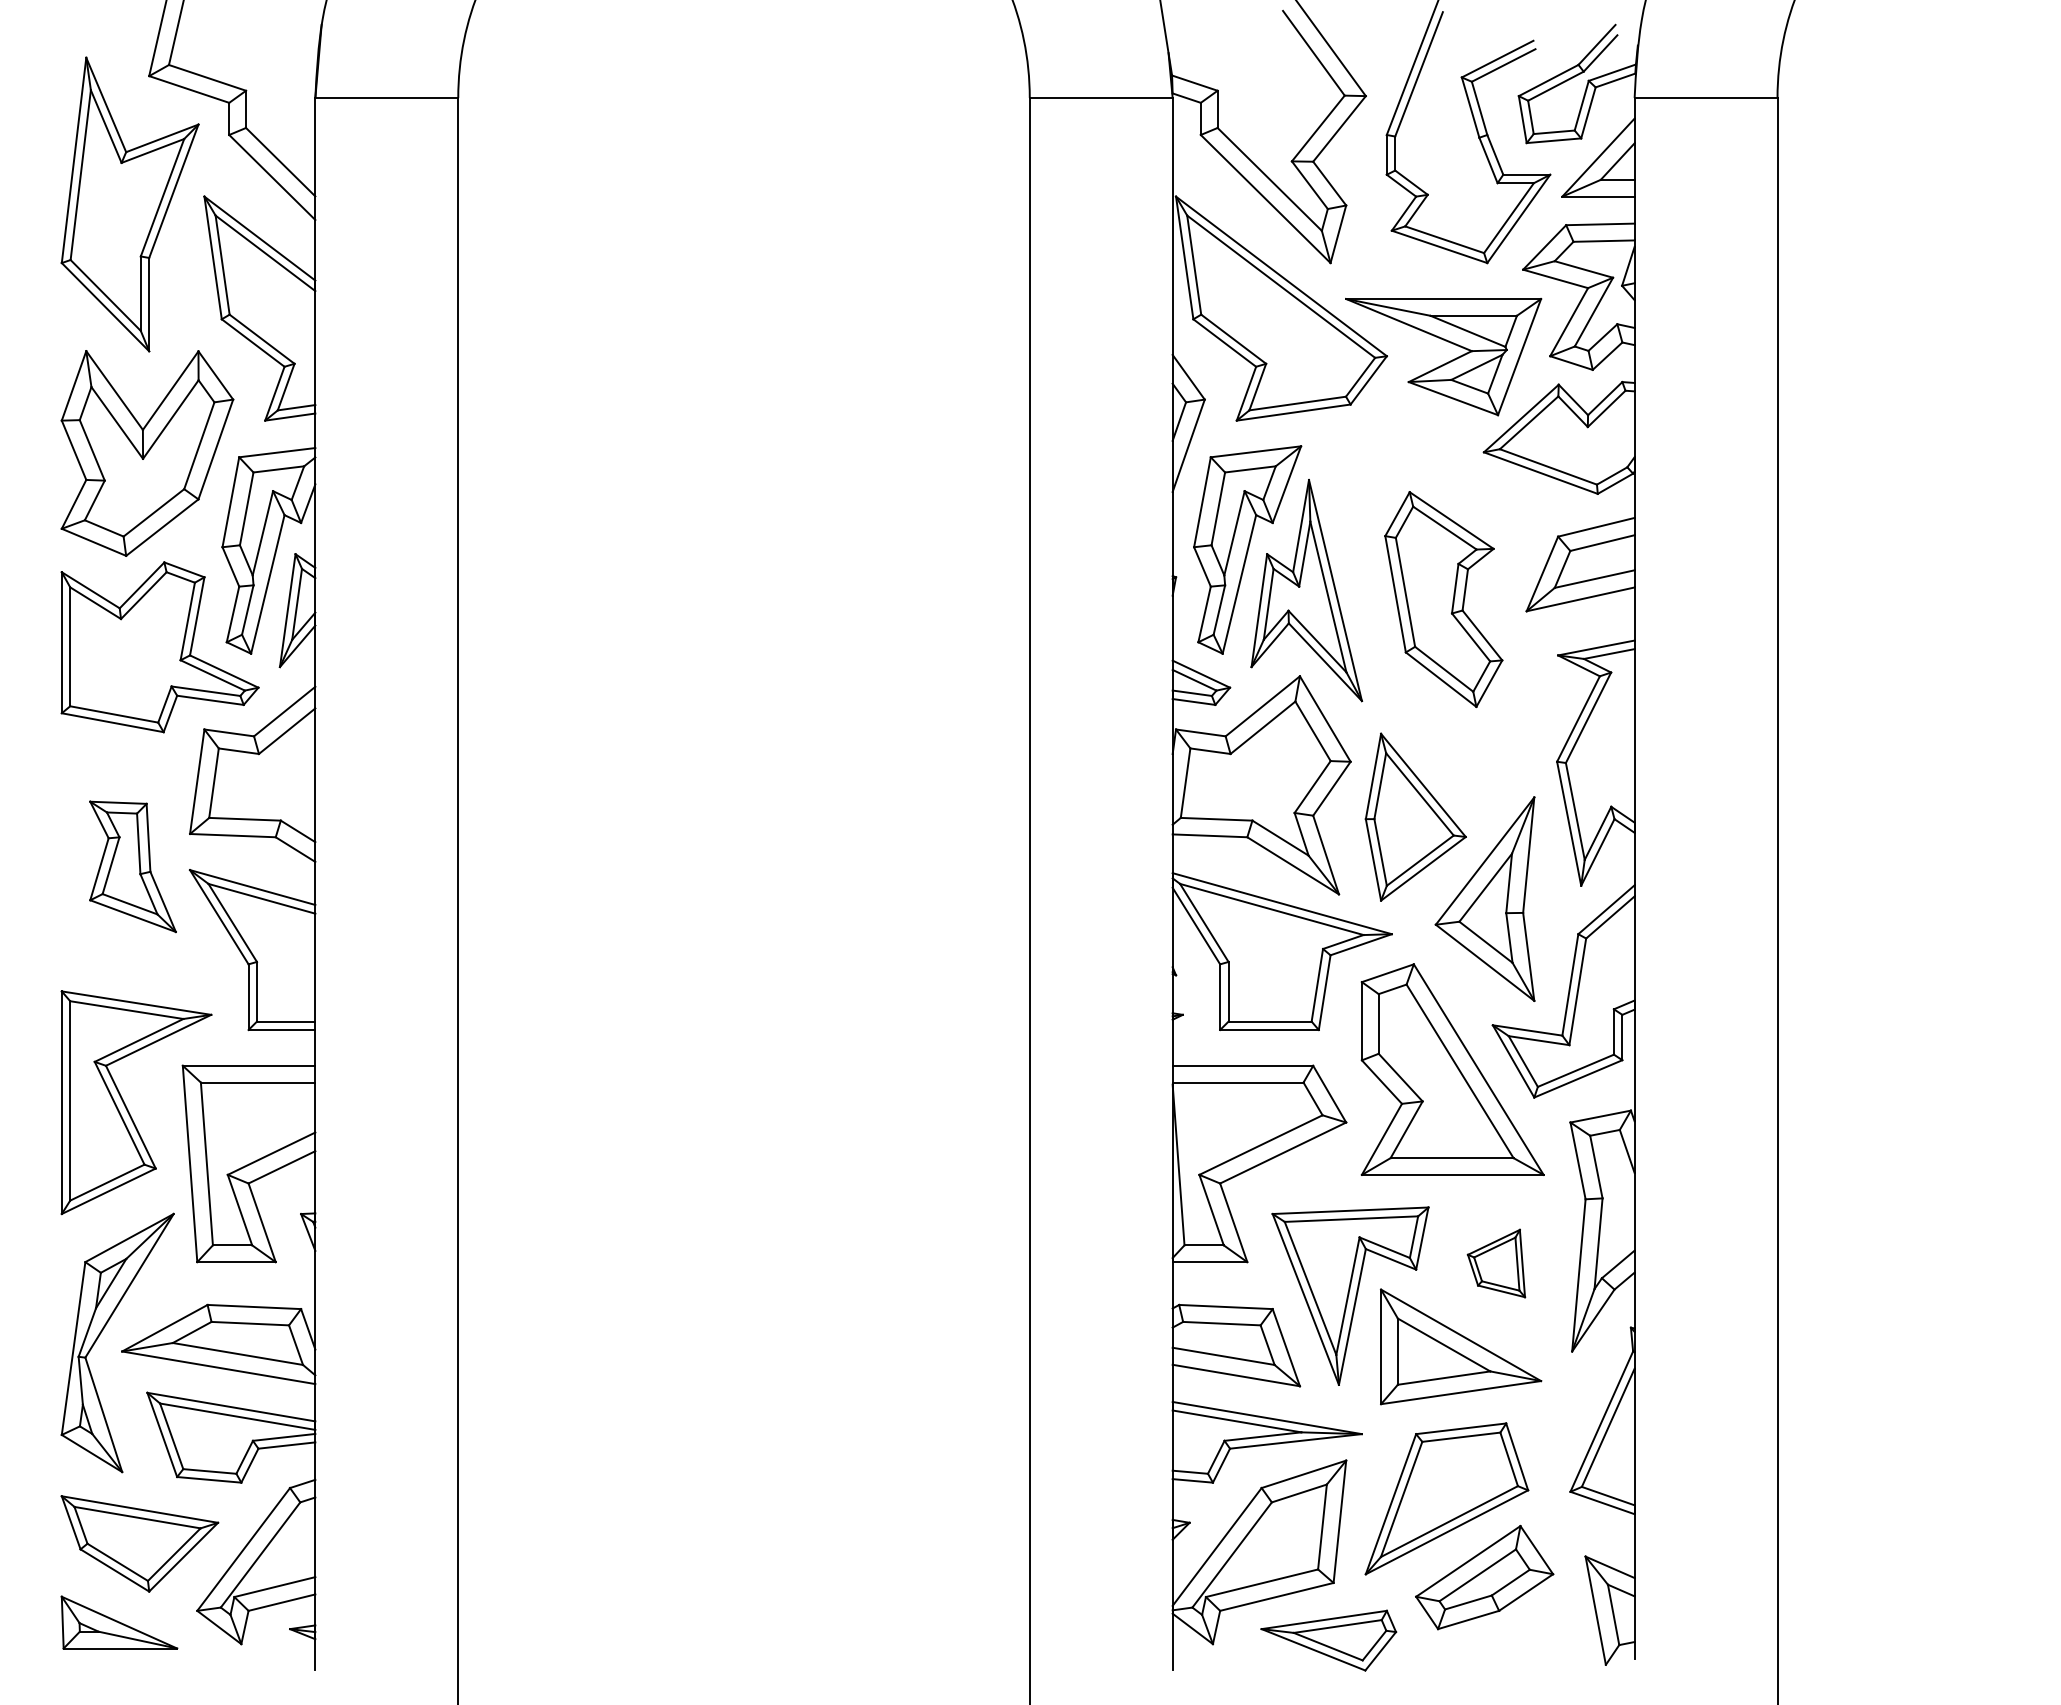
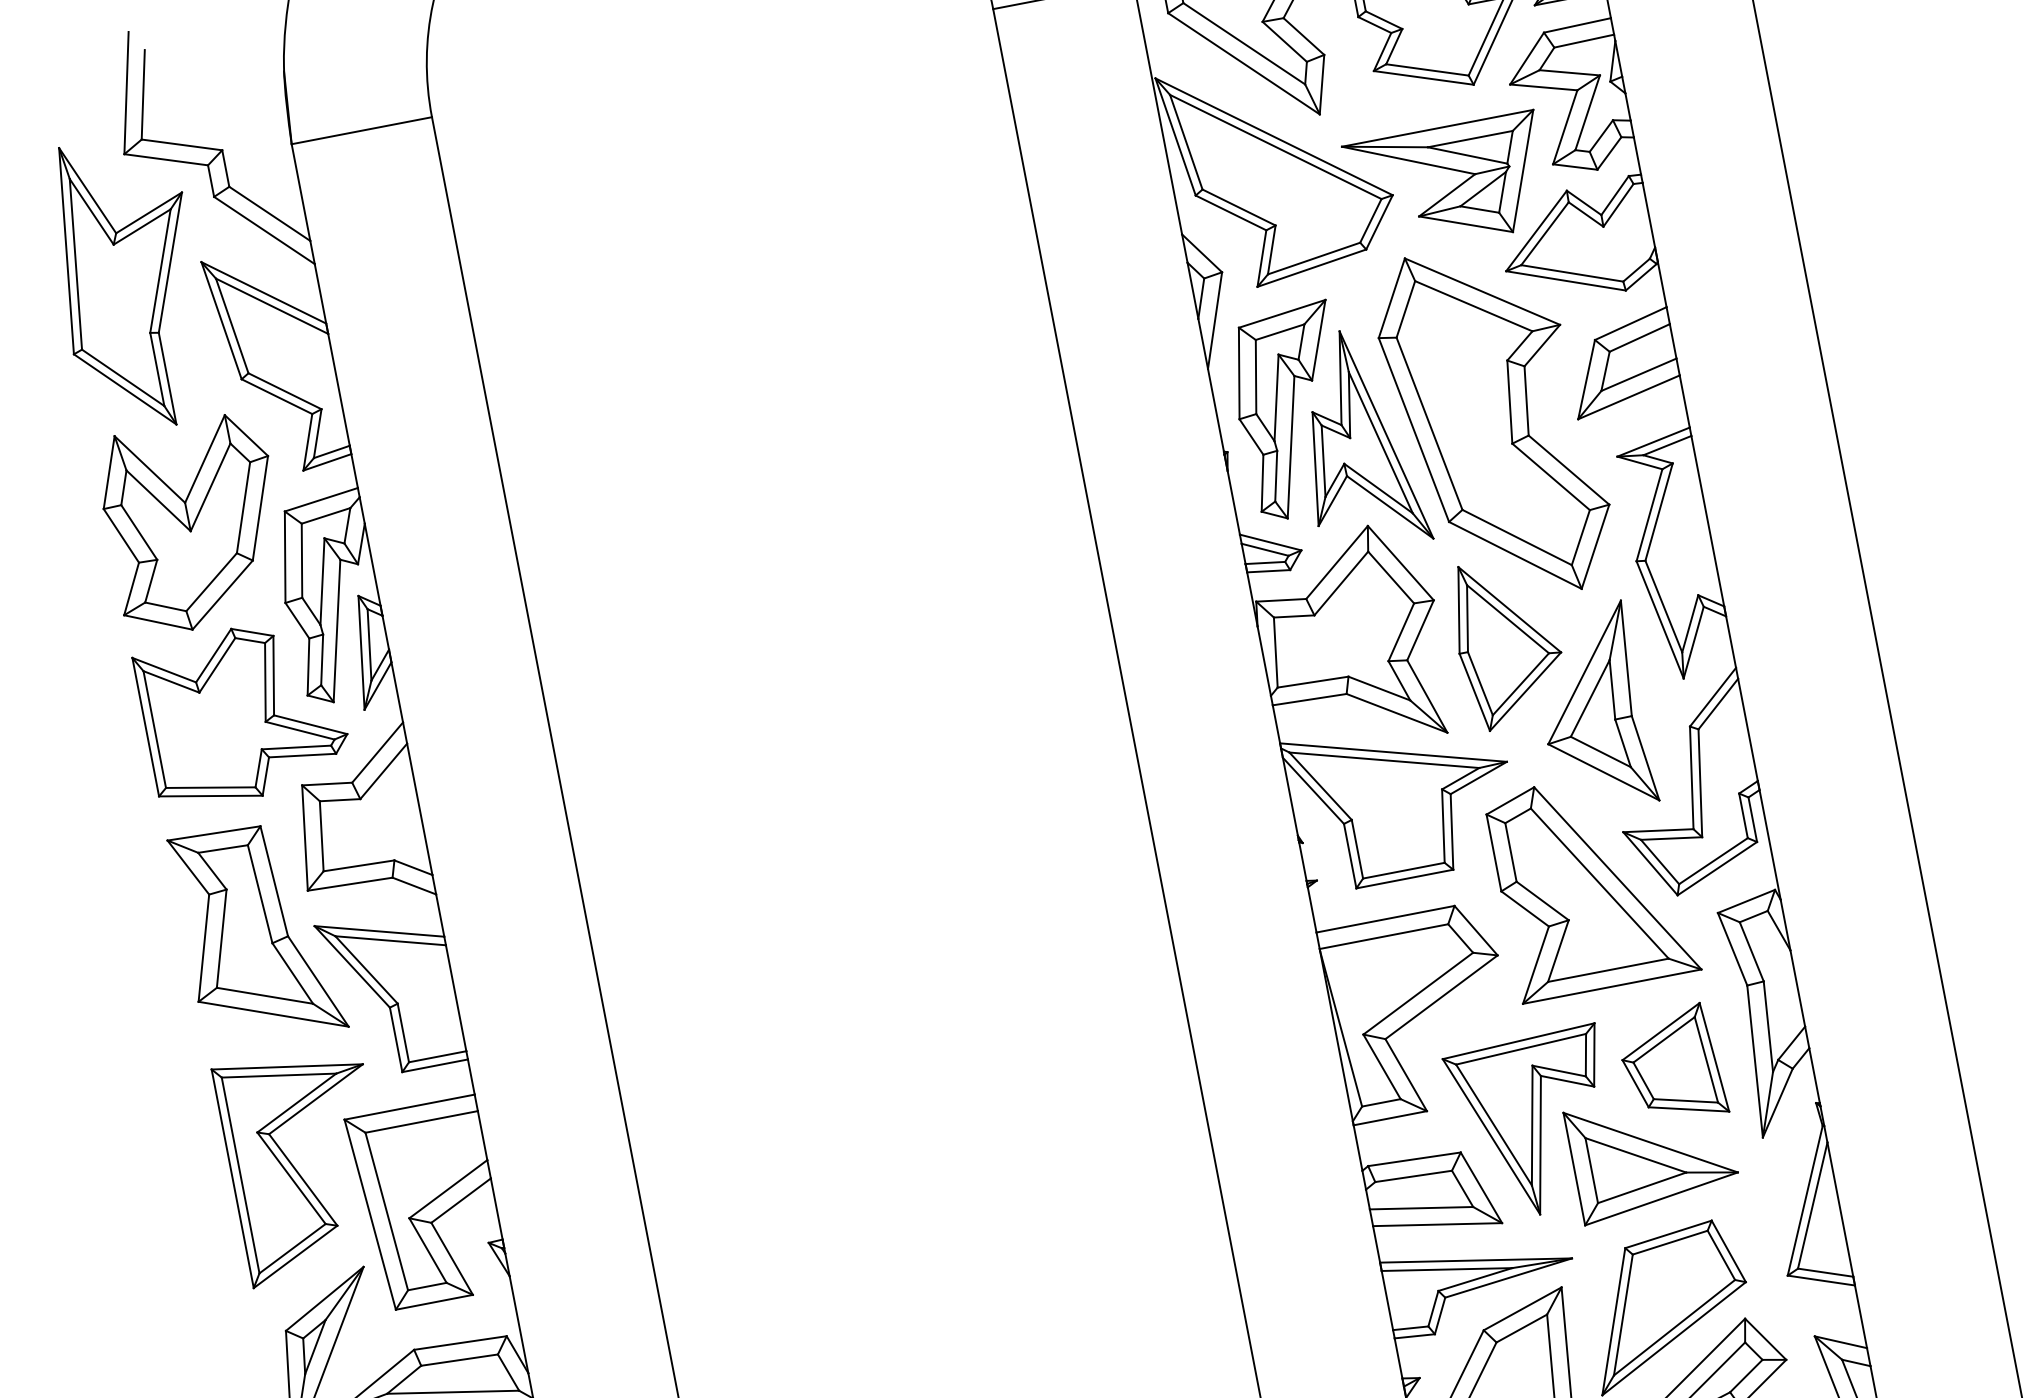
part: (1443, 599) -> (1494, 423), size x1.67
part: (132, 866) -> (257, 933), size x1.67
part: (1496, 1263) -> (1671, 1065), size x1.67

